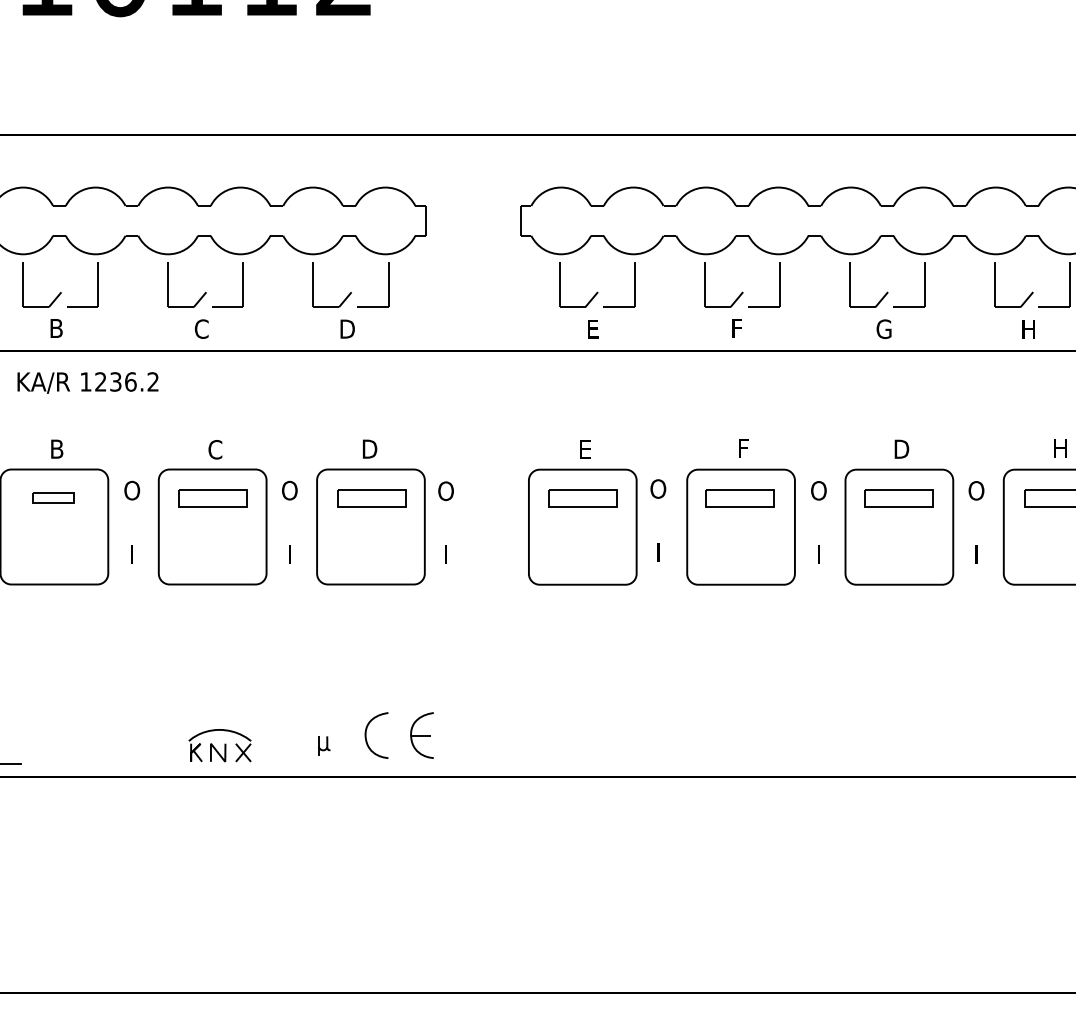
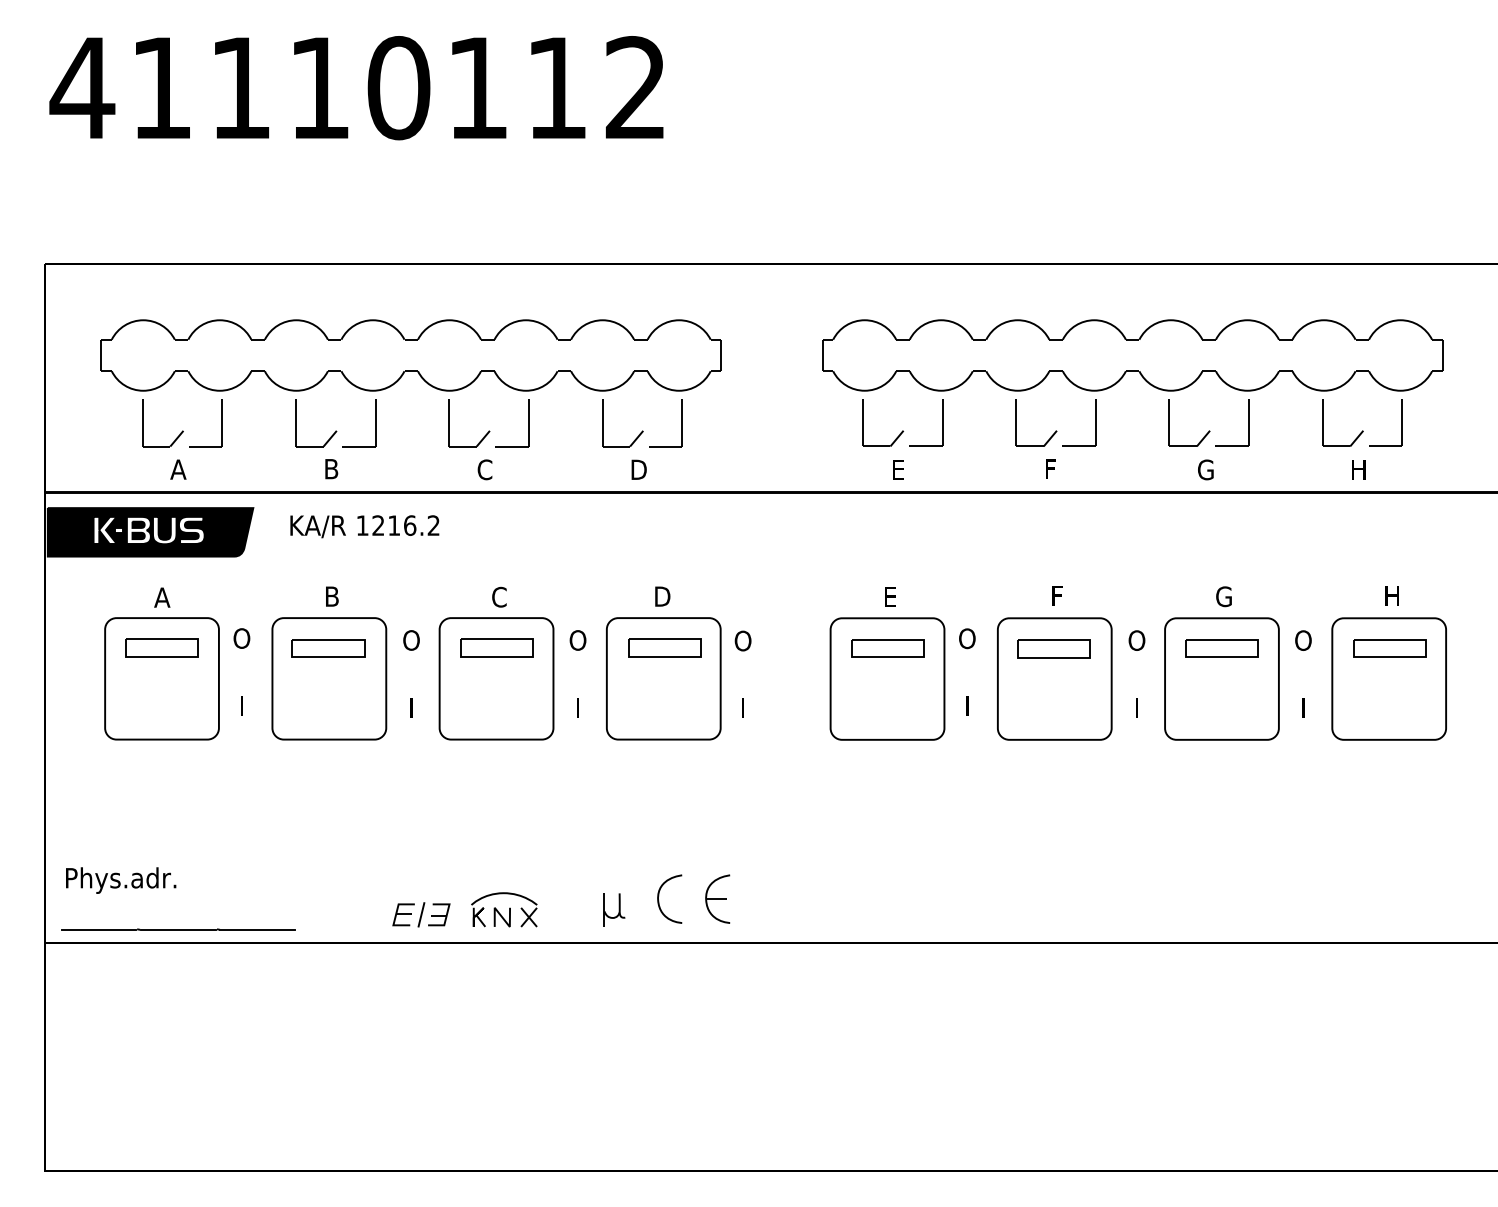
text: (116, 381) -> (394, 525), 1236.2 -> 1216.2
text: (901, 449) -> (1224, 596), D -> G
part: (53, 498) -> (328, 648), size x1.67
part: (324, 745) -> (614, 909), size x1.67
part: (141, 750) -> (421, 914), added

